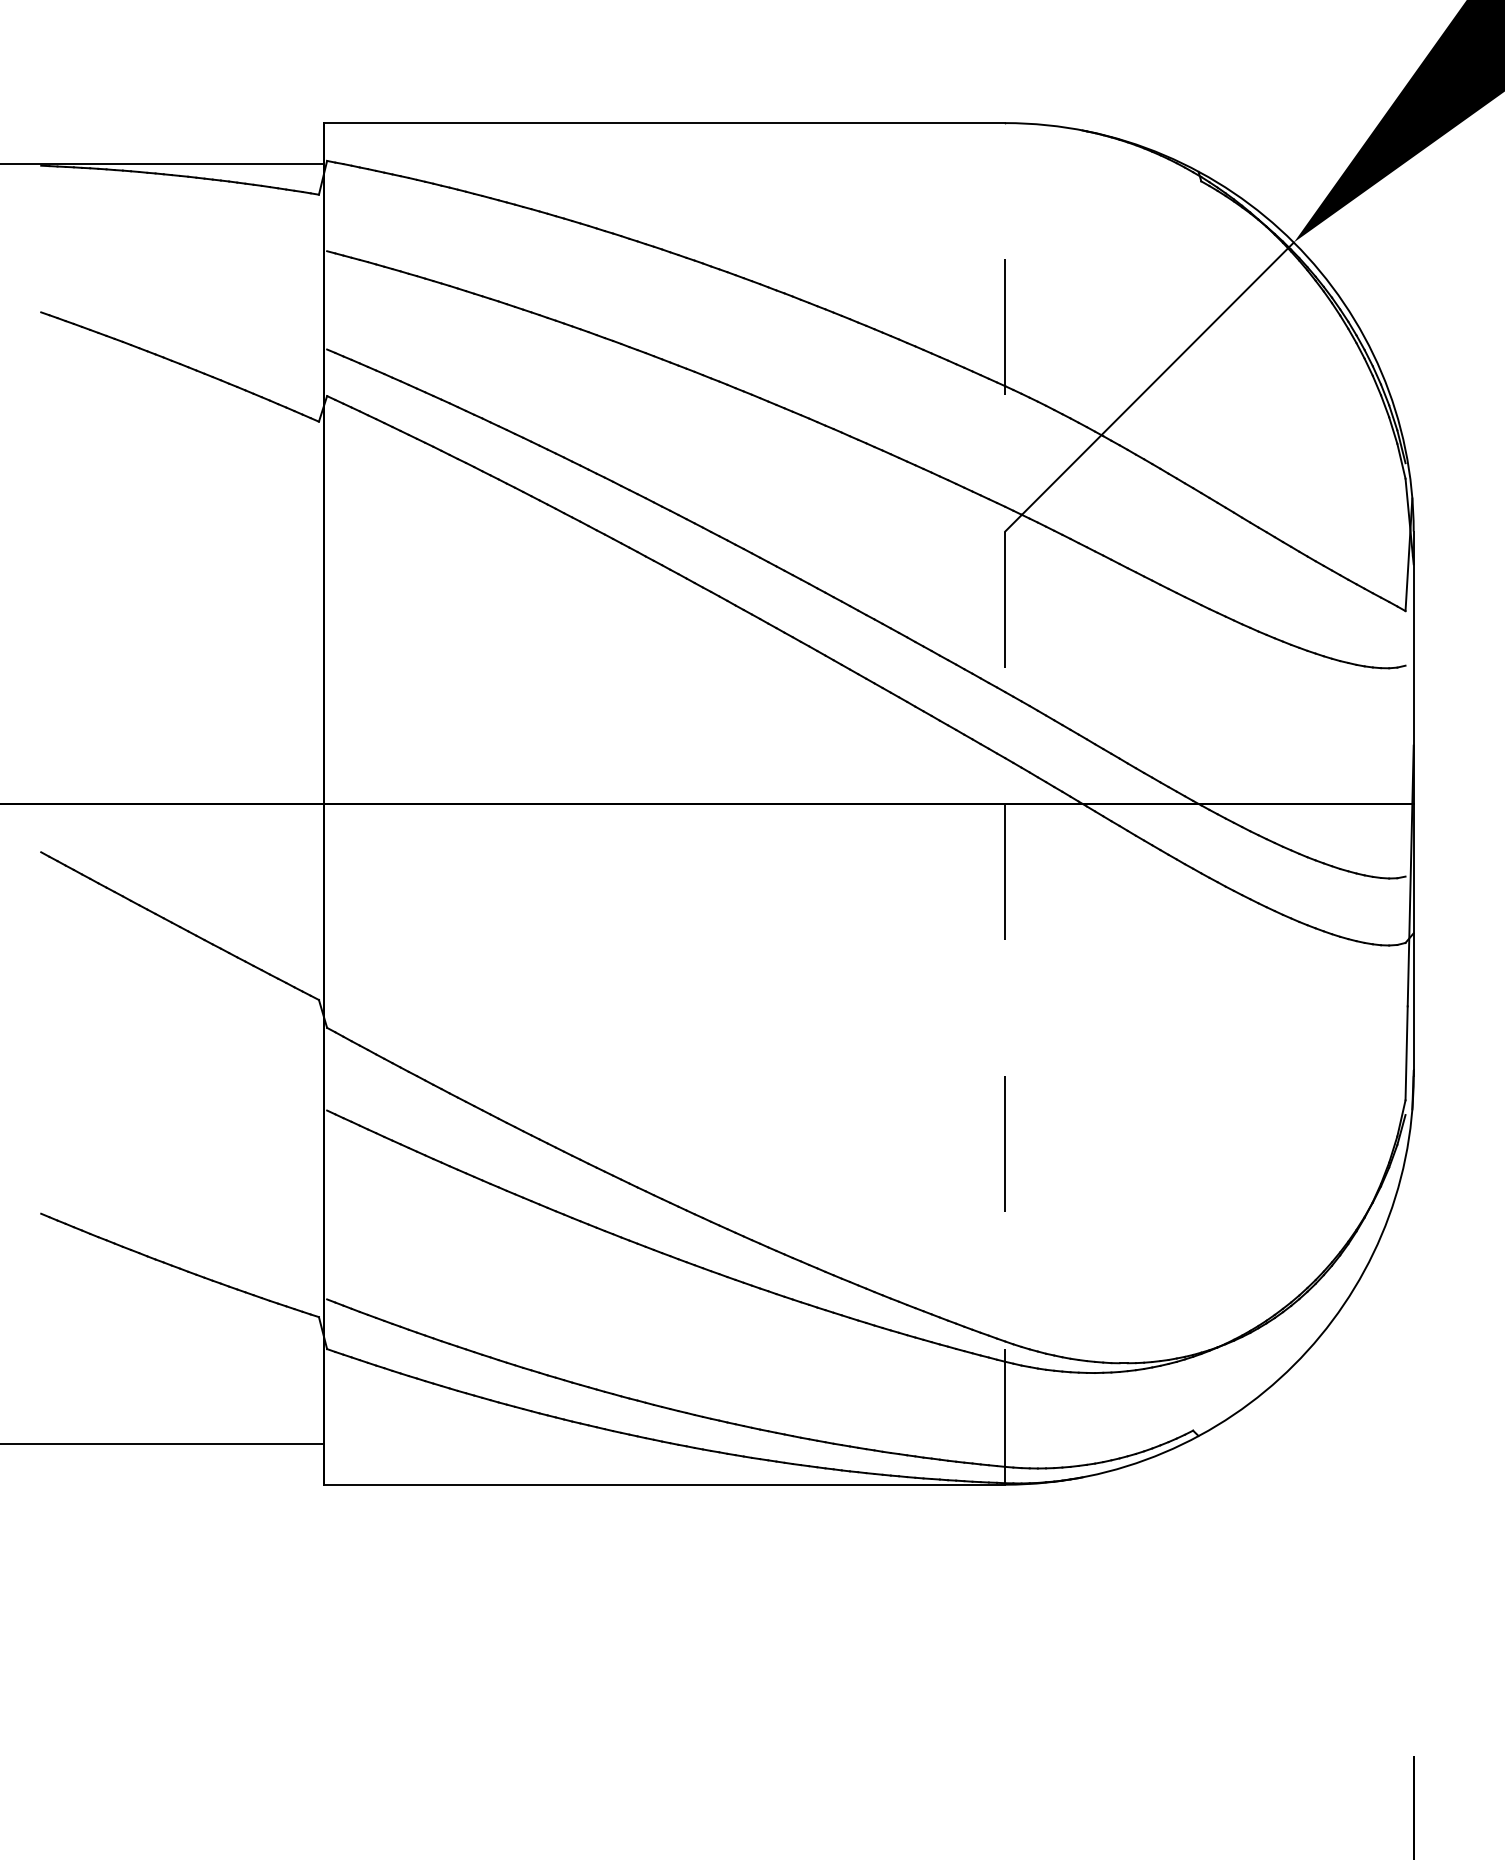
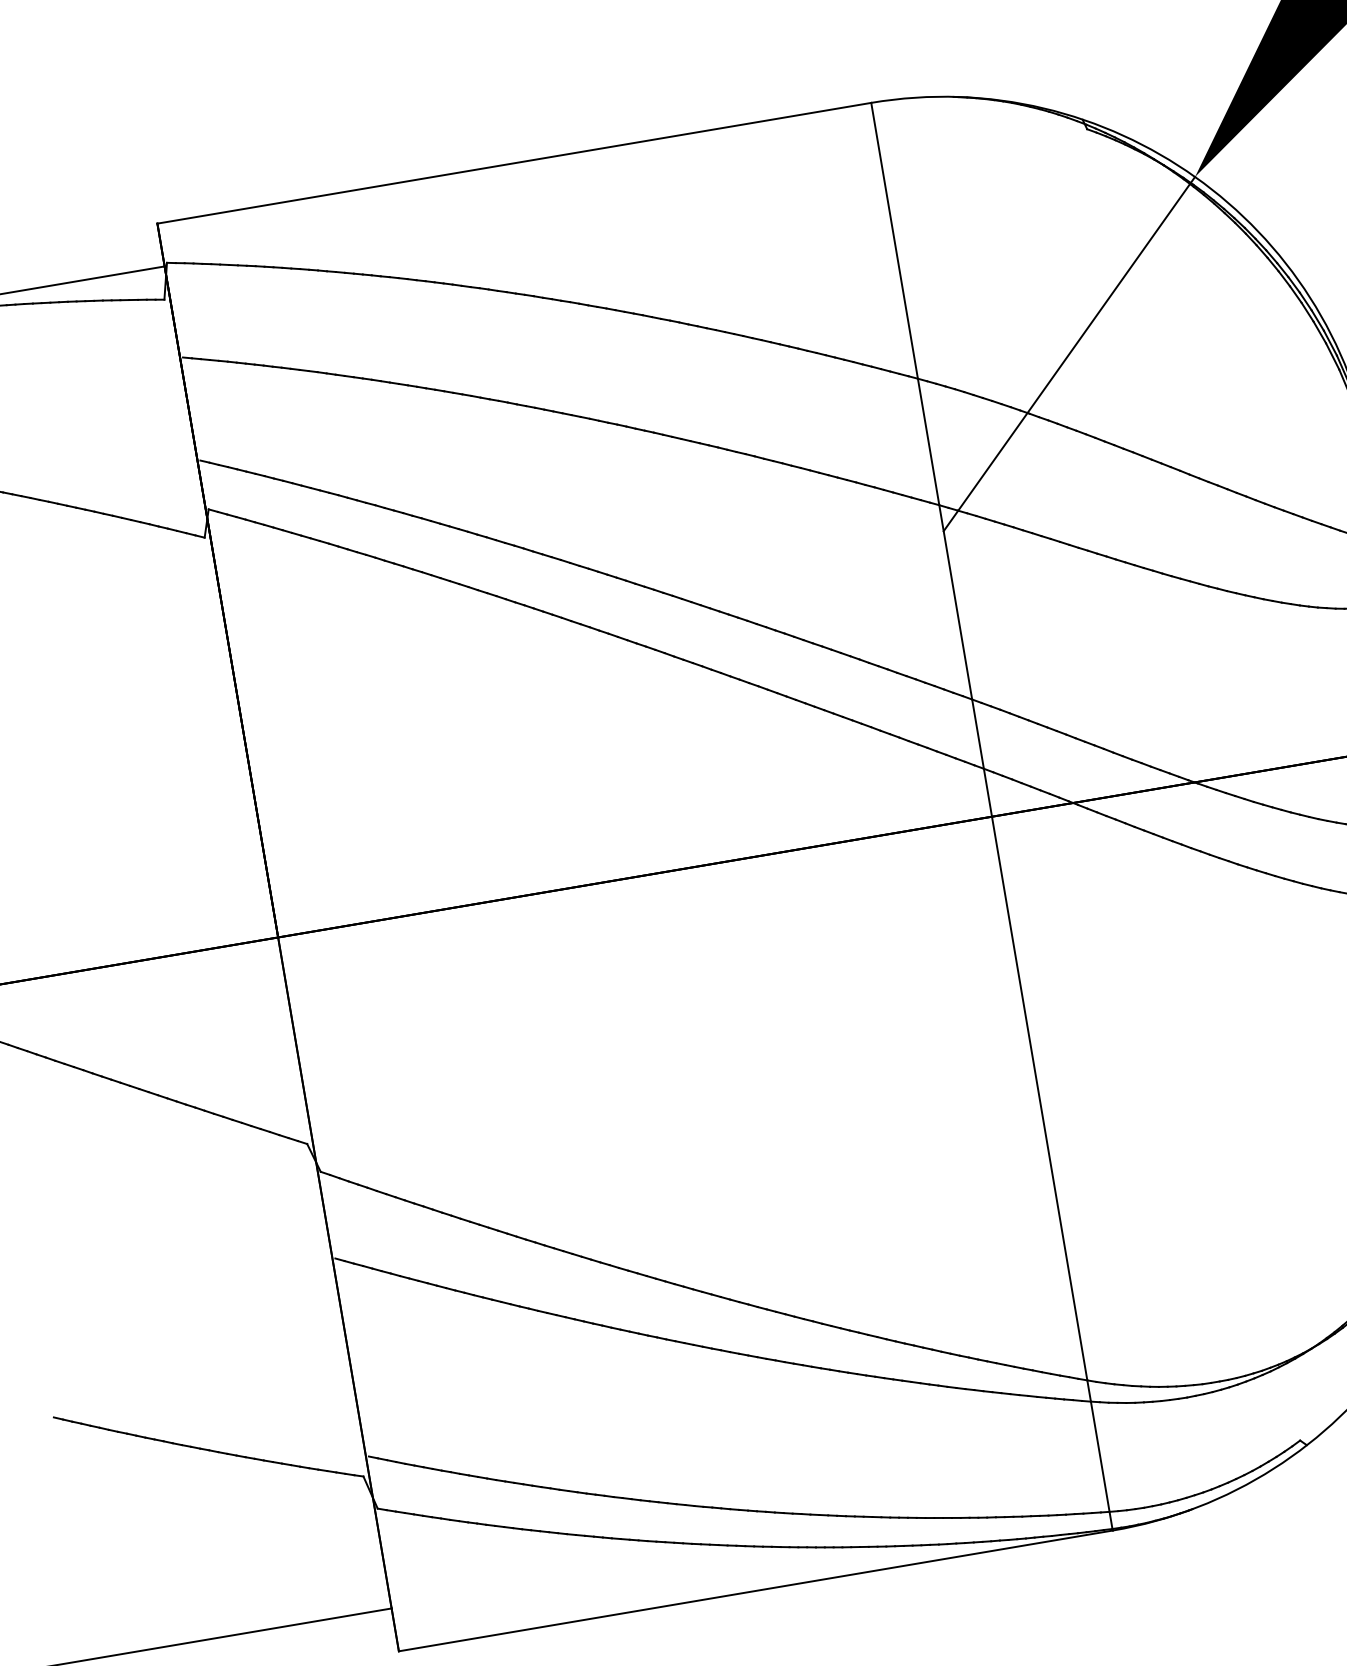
line: (1005, 803) -> (992, 816), dashed -> solid

